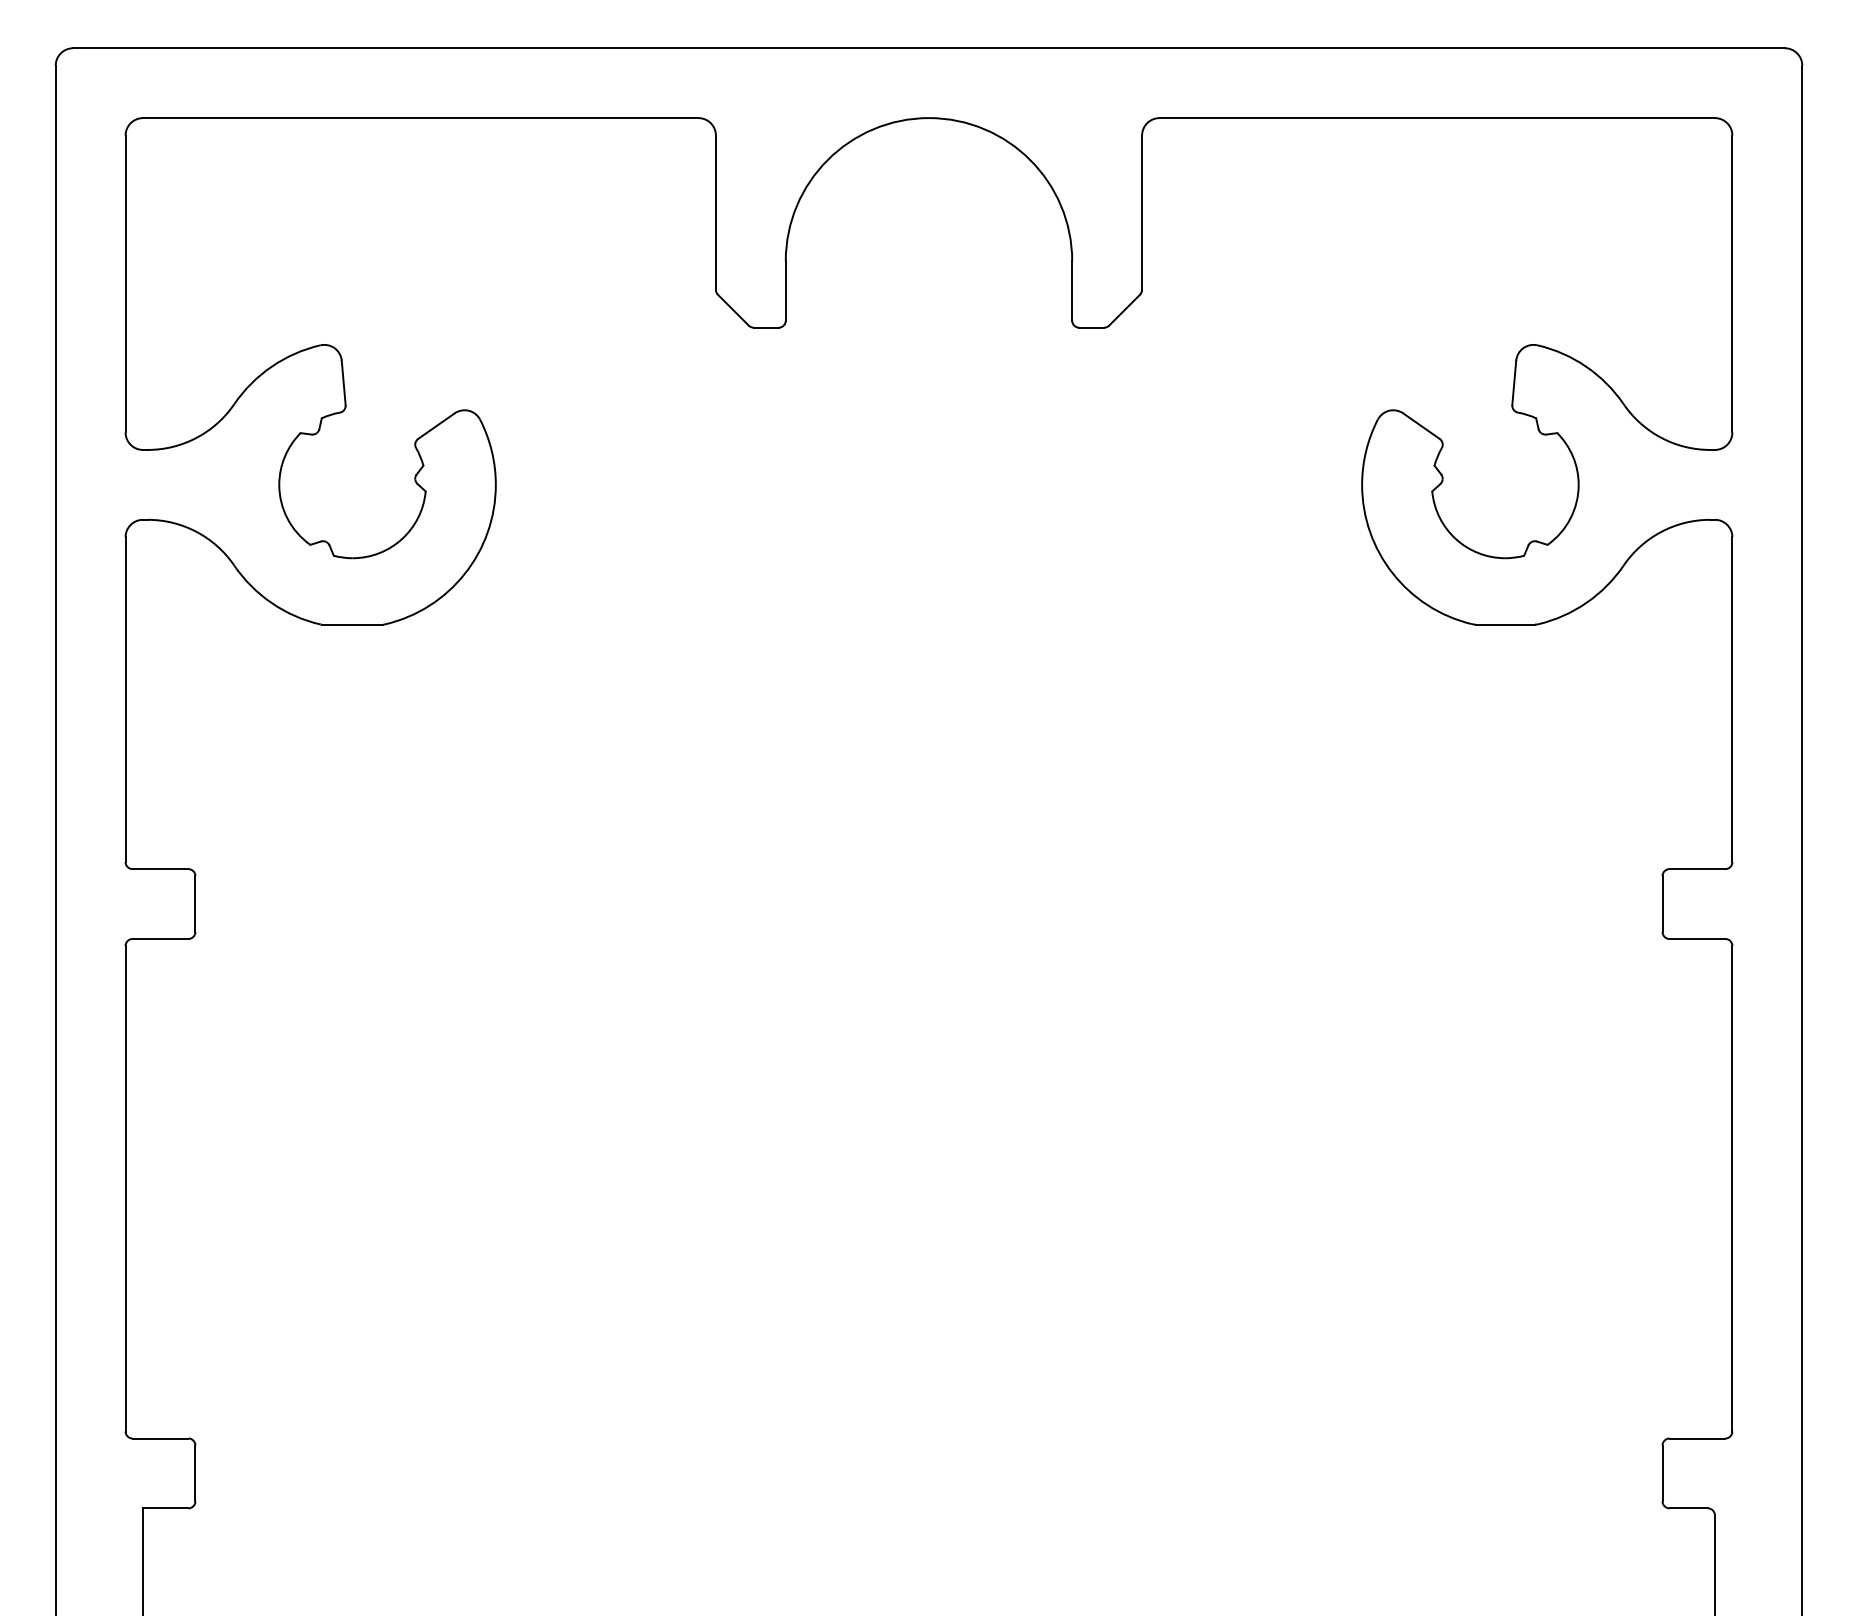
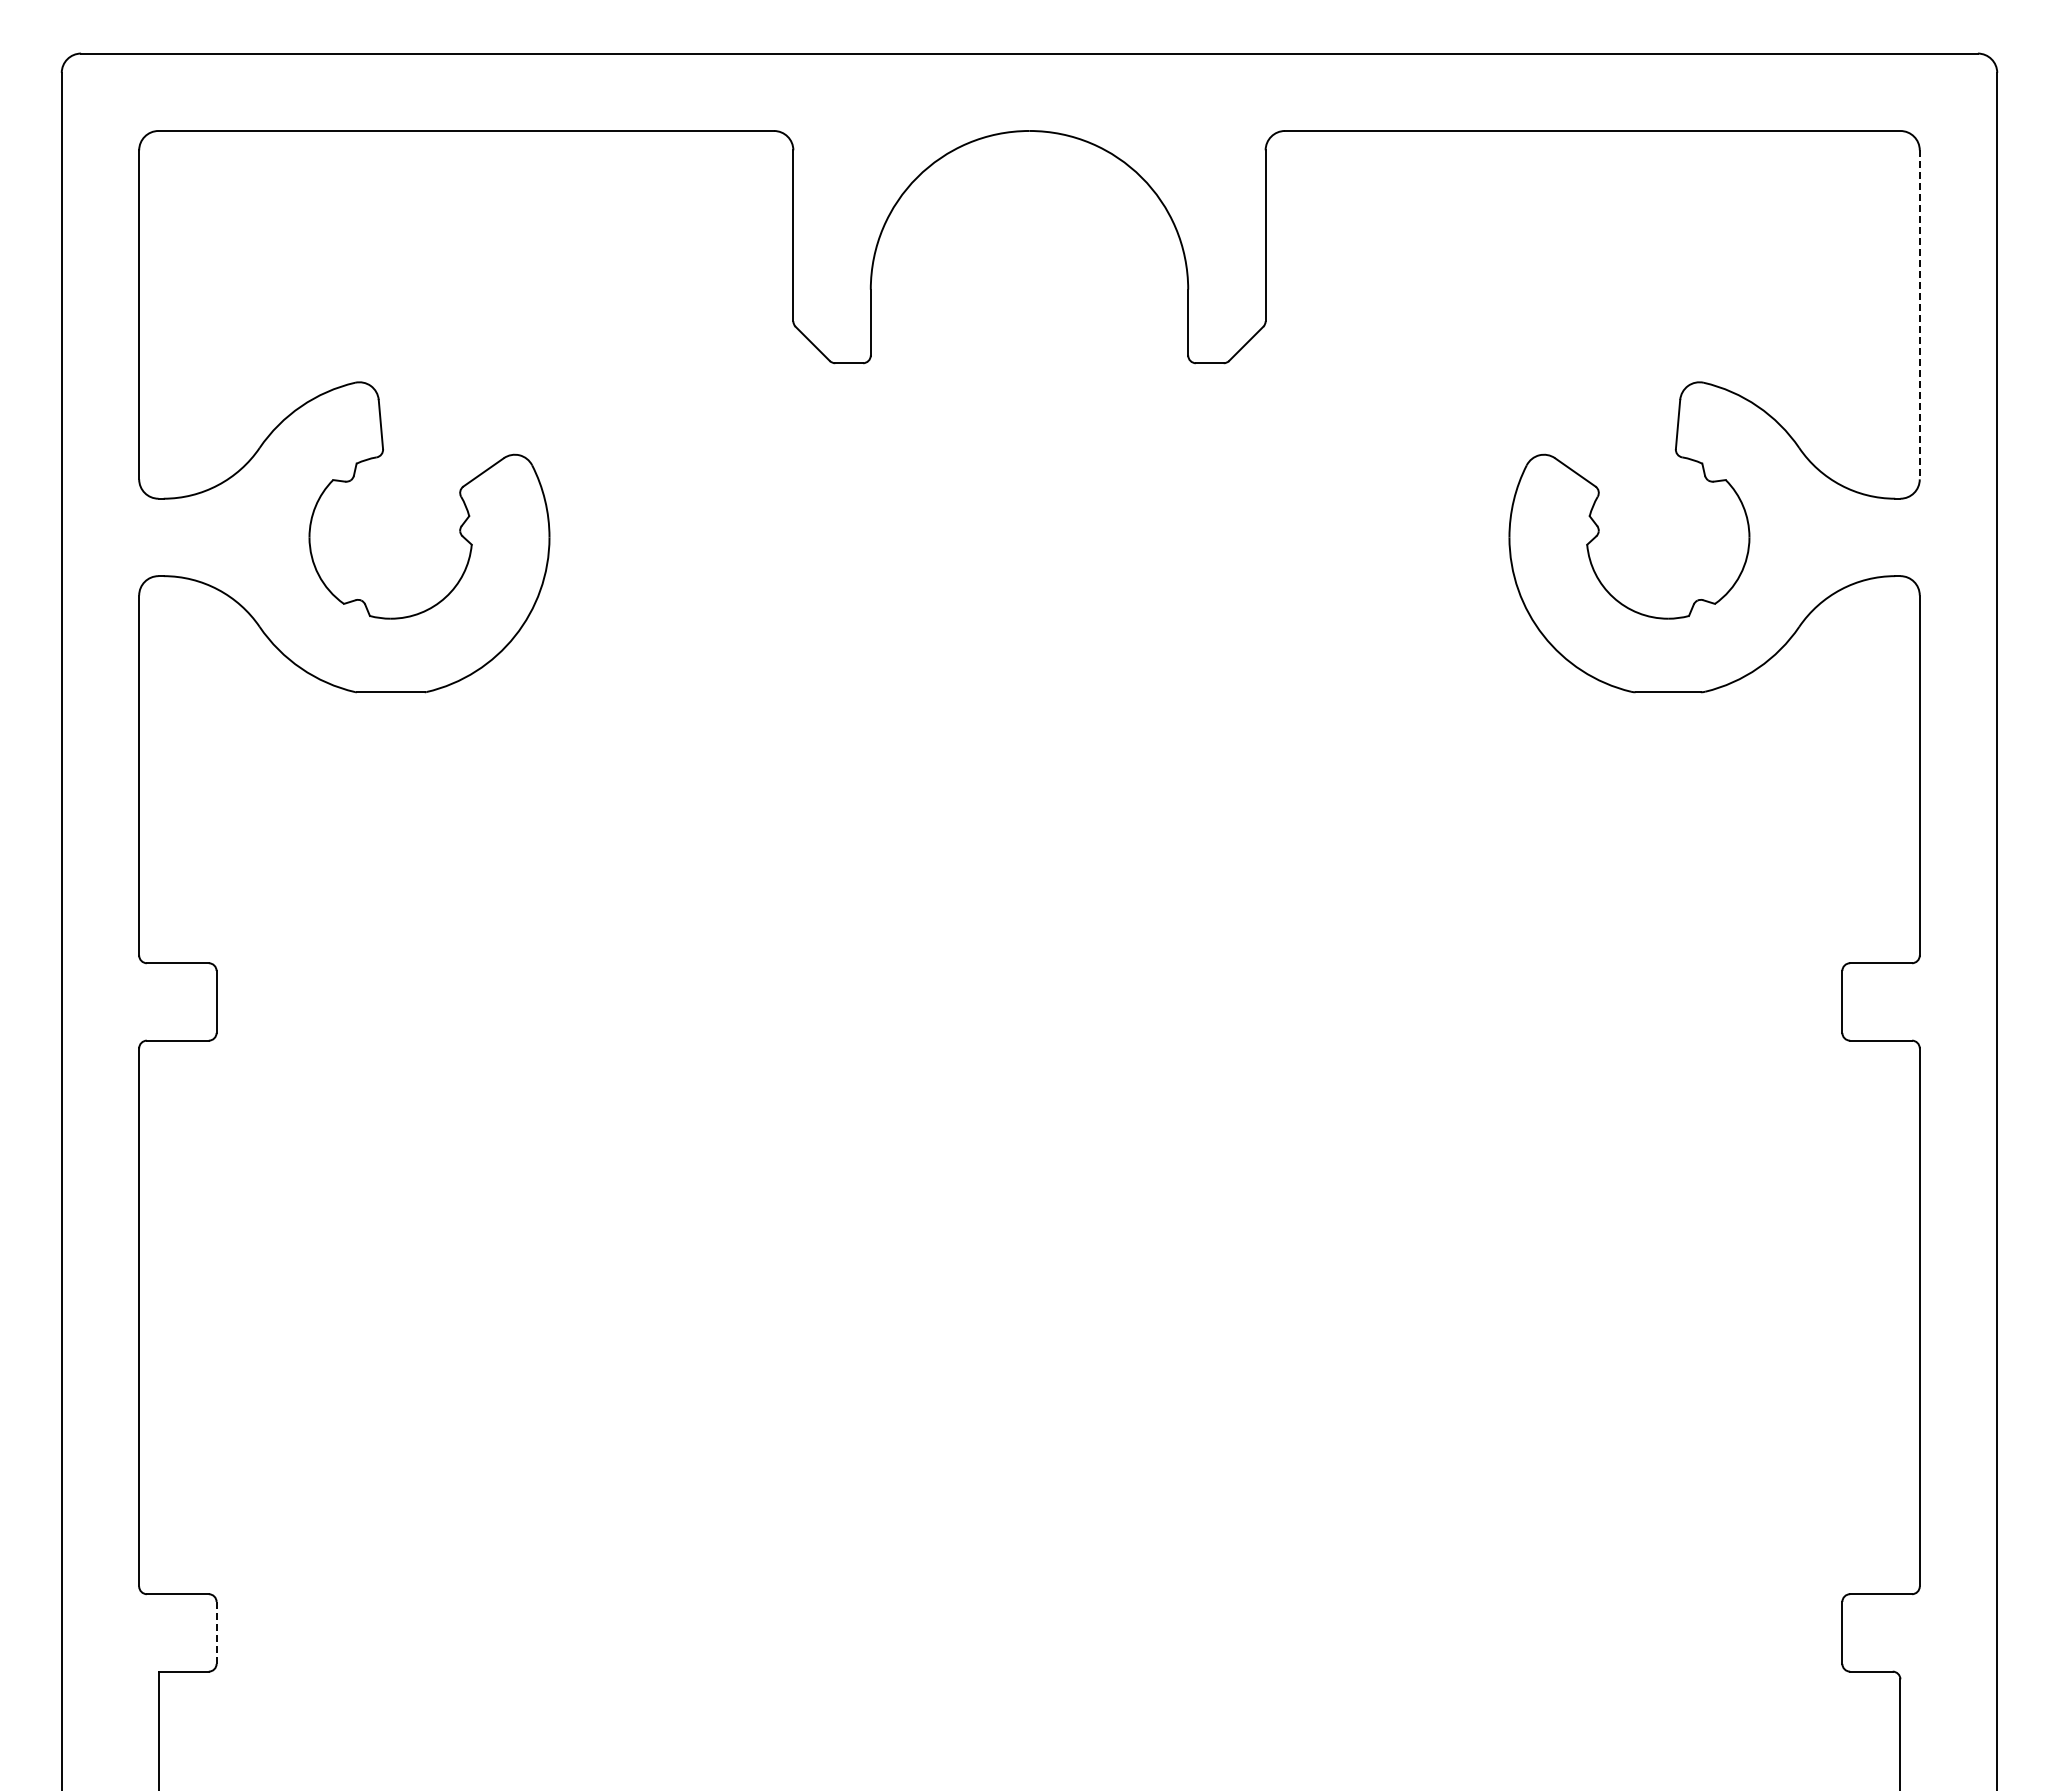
line: (1732, 283) -> (1919, 314), solid -> dashed
line: (195, 1473) -> (216, 1632), solid -> dashed

